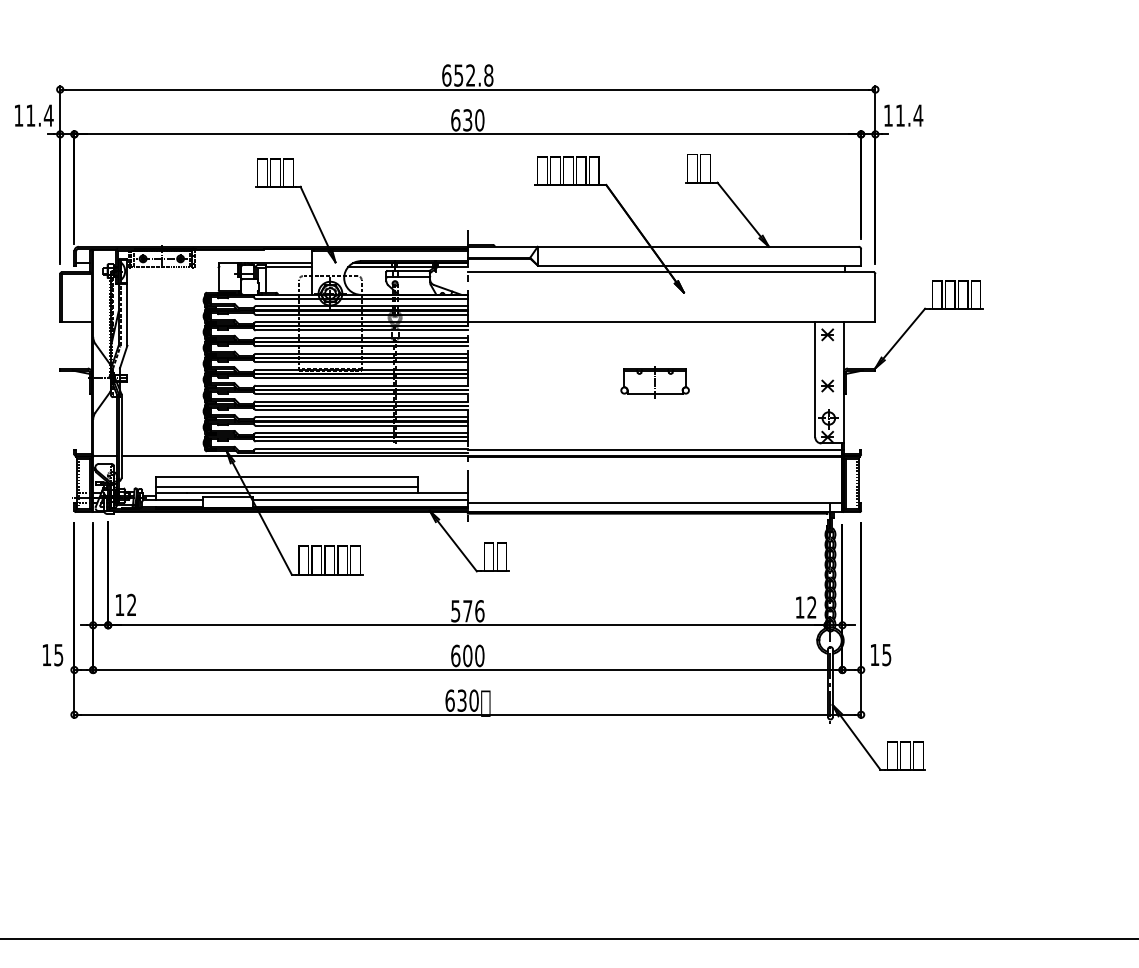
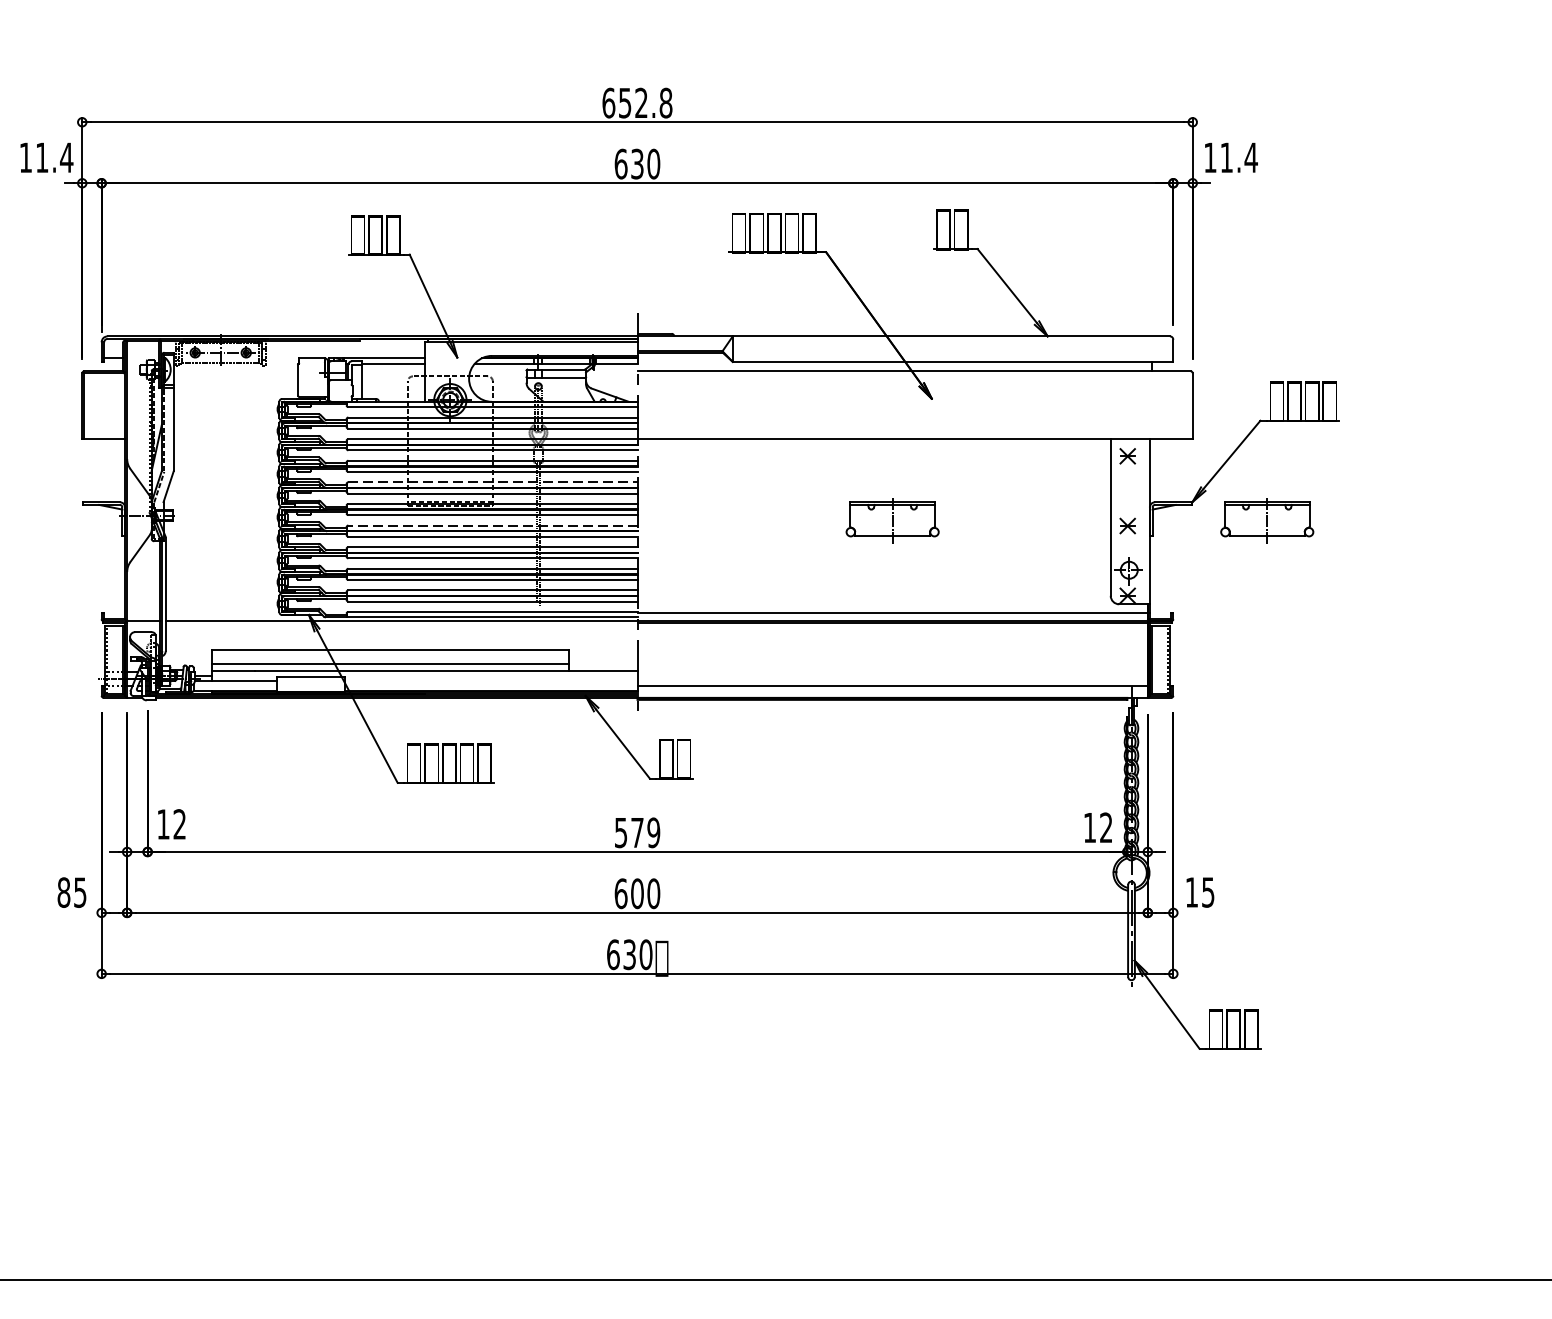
line: (362, 353) -> (494, 481), solid -> dashed
part: (929, 382) -> (1266, 521), added
line: (361, 385) -> (492, 525), solid -> dashed
line: (360, 499) -> (491, 680), removed
text: (479, 611) -> (653, 833), 576 -> 579
text: (46, 654) -> (63, 891), 15 -> 85

